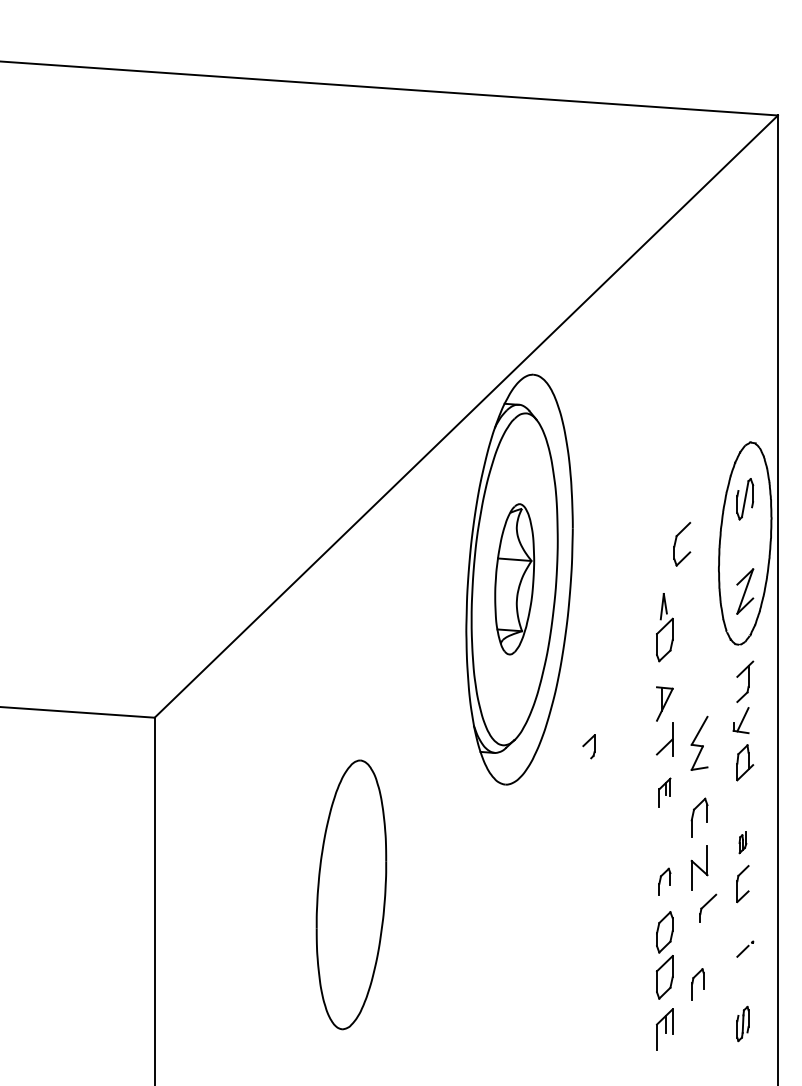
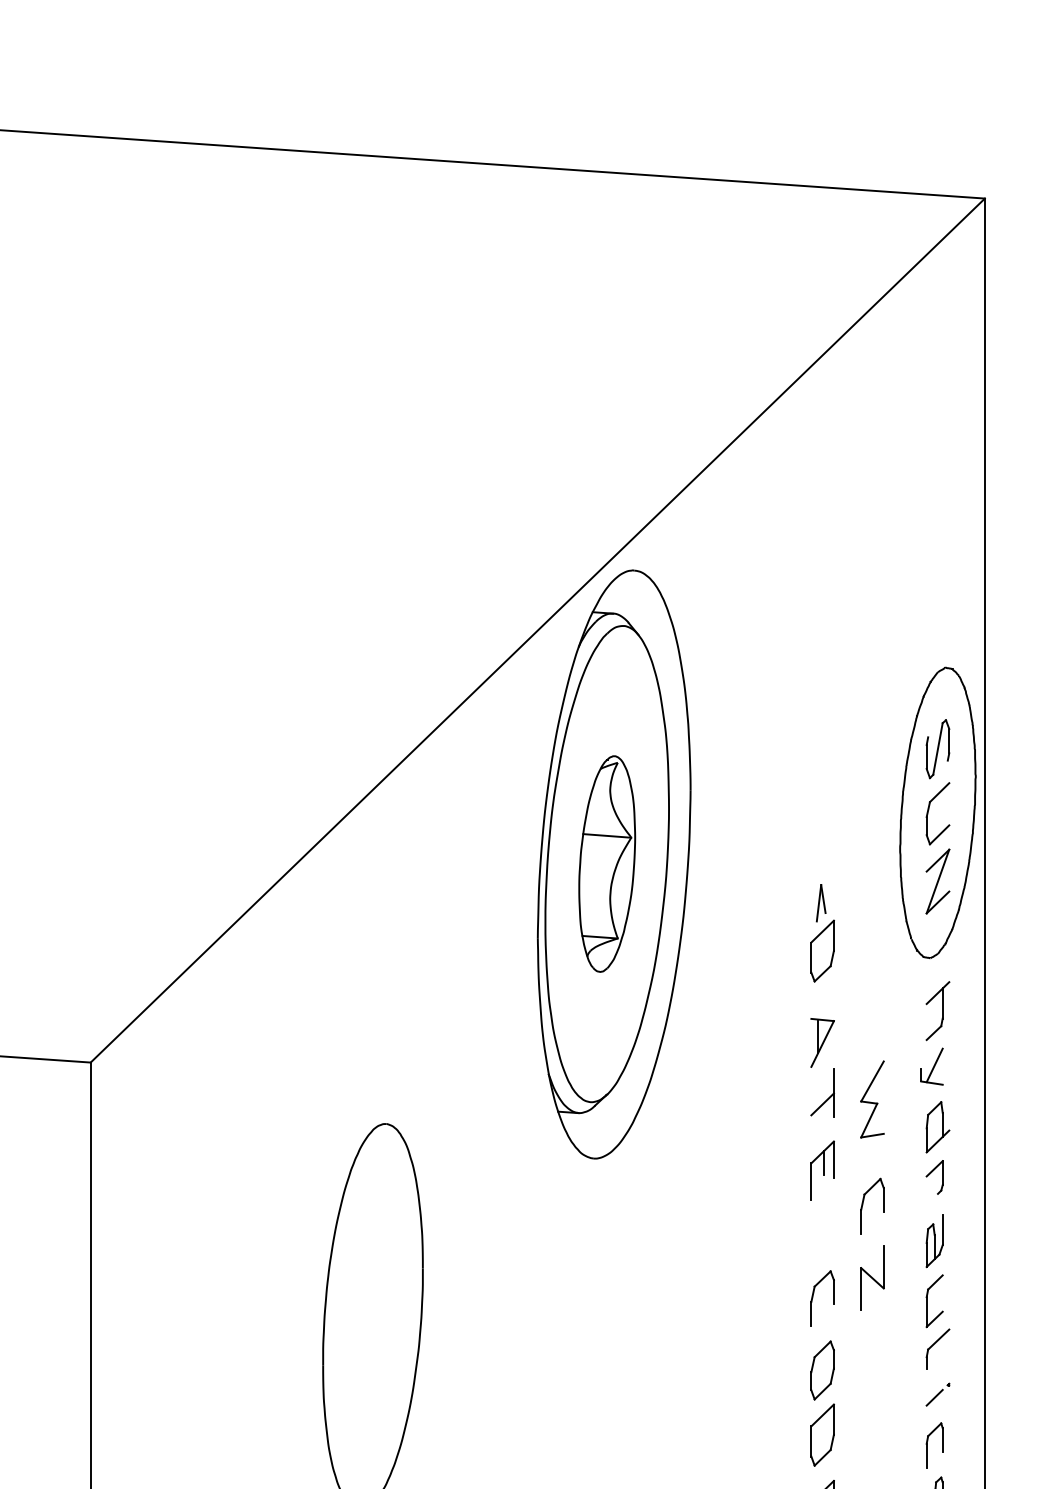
part: (676, 542) -> (929, 811), moved
part: (588, 746) -> (934, 1177), moved
part: (664, 792) -> (822, 1169), size x1.43
part: (742, 842) -> (934, 1241), size x1.67
part: (664, 881) -> (822, 1297), size x1.43
part: (708, 907) -> (938, 1347), moved
part: (697, 984) -> (934, 1445), moved

